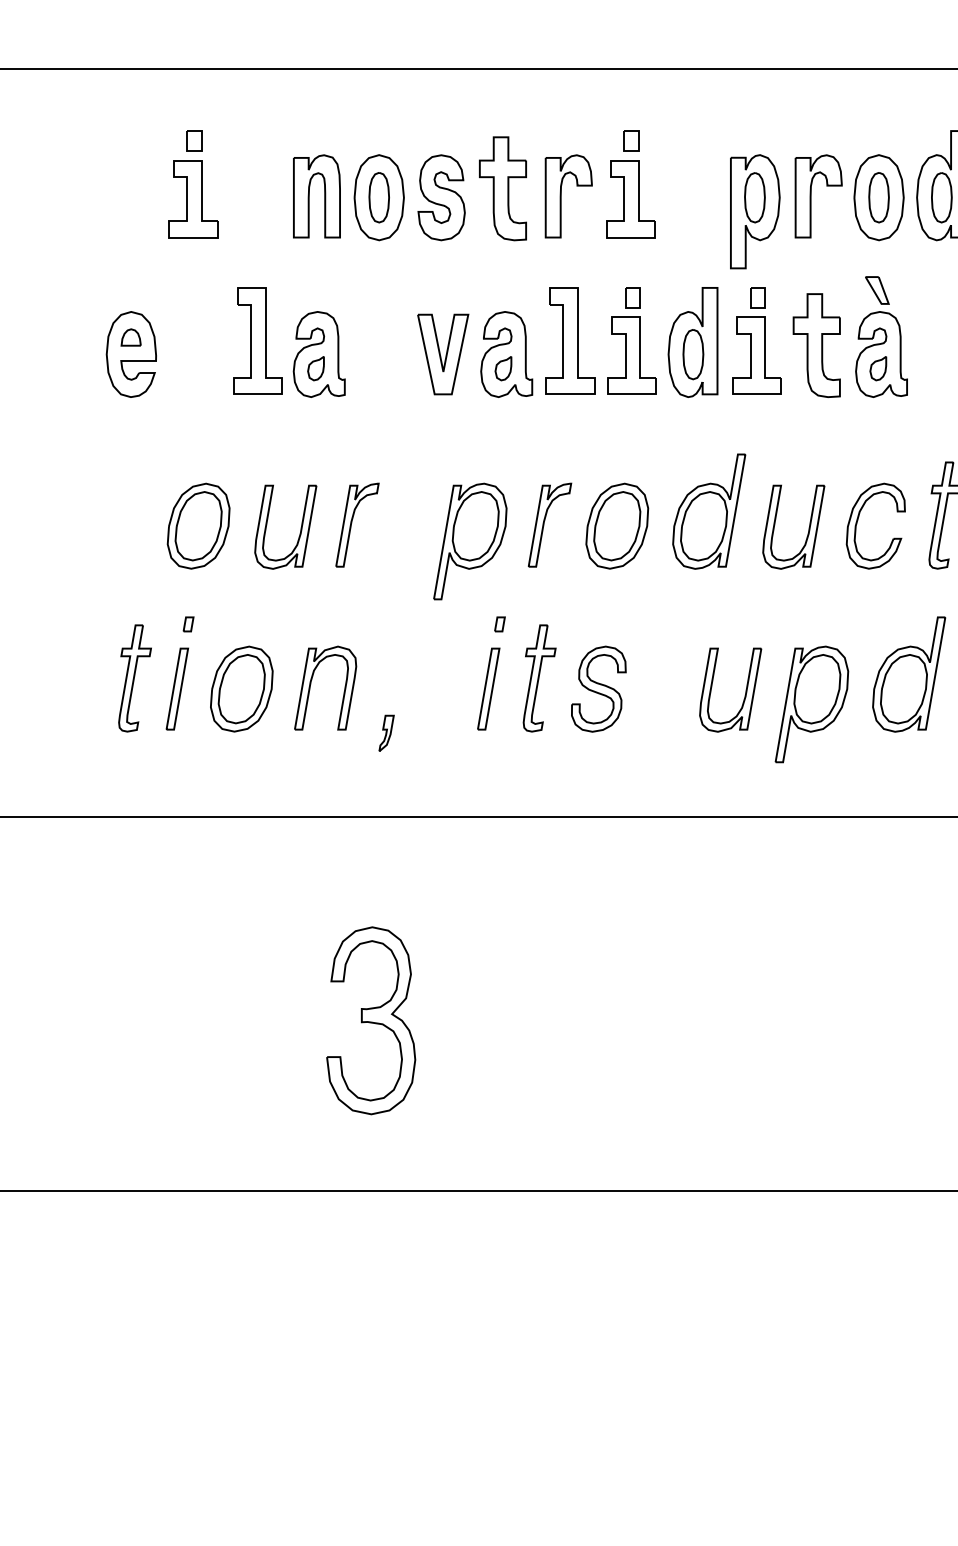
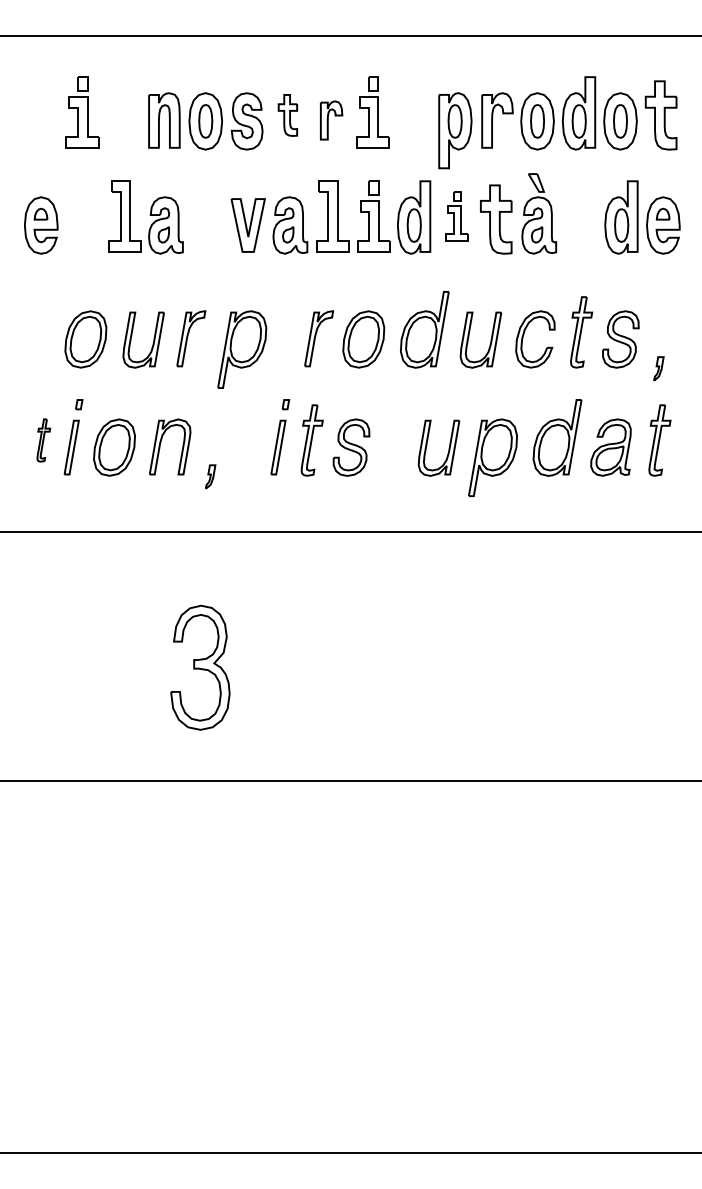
part: (502, 188) -> (287, 115), size x0.6
part: (568, 196) -> (331, 120), size x0.7
part: (756, 340) -> (456, 216), size x0.7
part: (470, 541) -> (242, 349), moved
part: (134, 678) -> (43, 440), size x0.6

